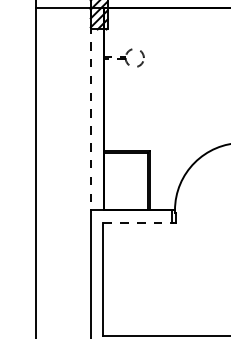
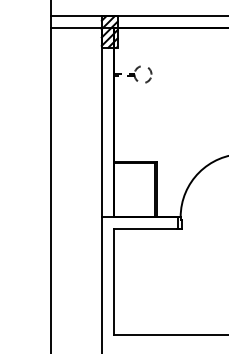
line: (90, 110) -> (101, 123), dashed -> solid
line: (138, 222) -> (146, 228), dashed -> solid

